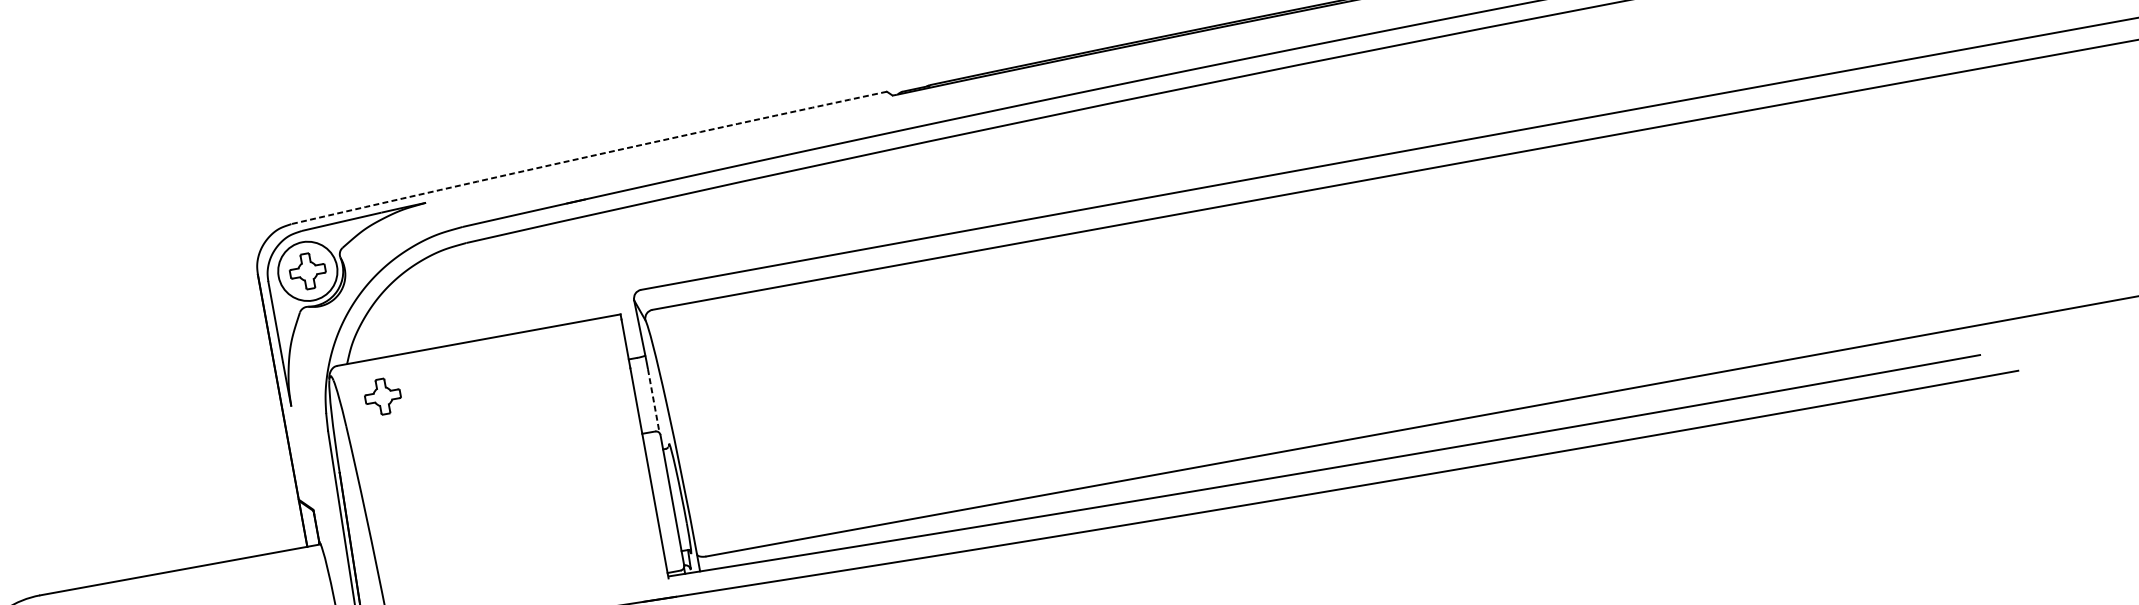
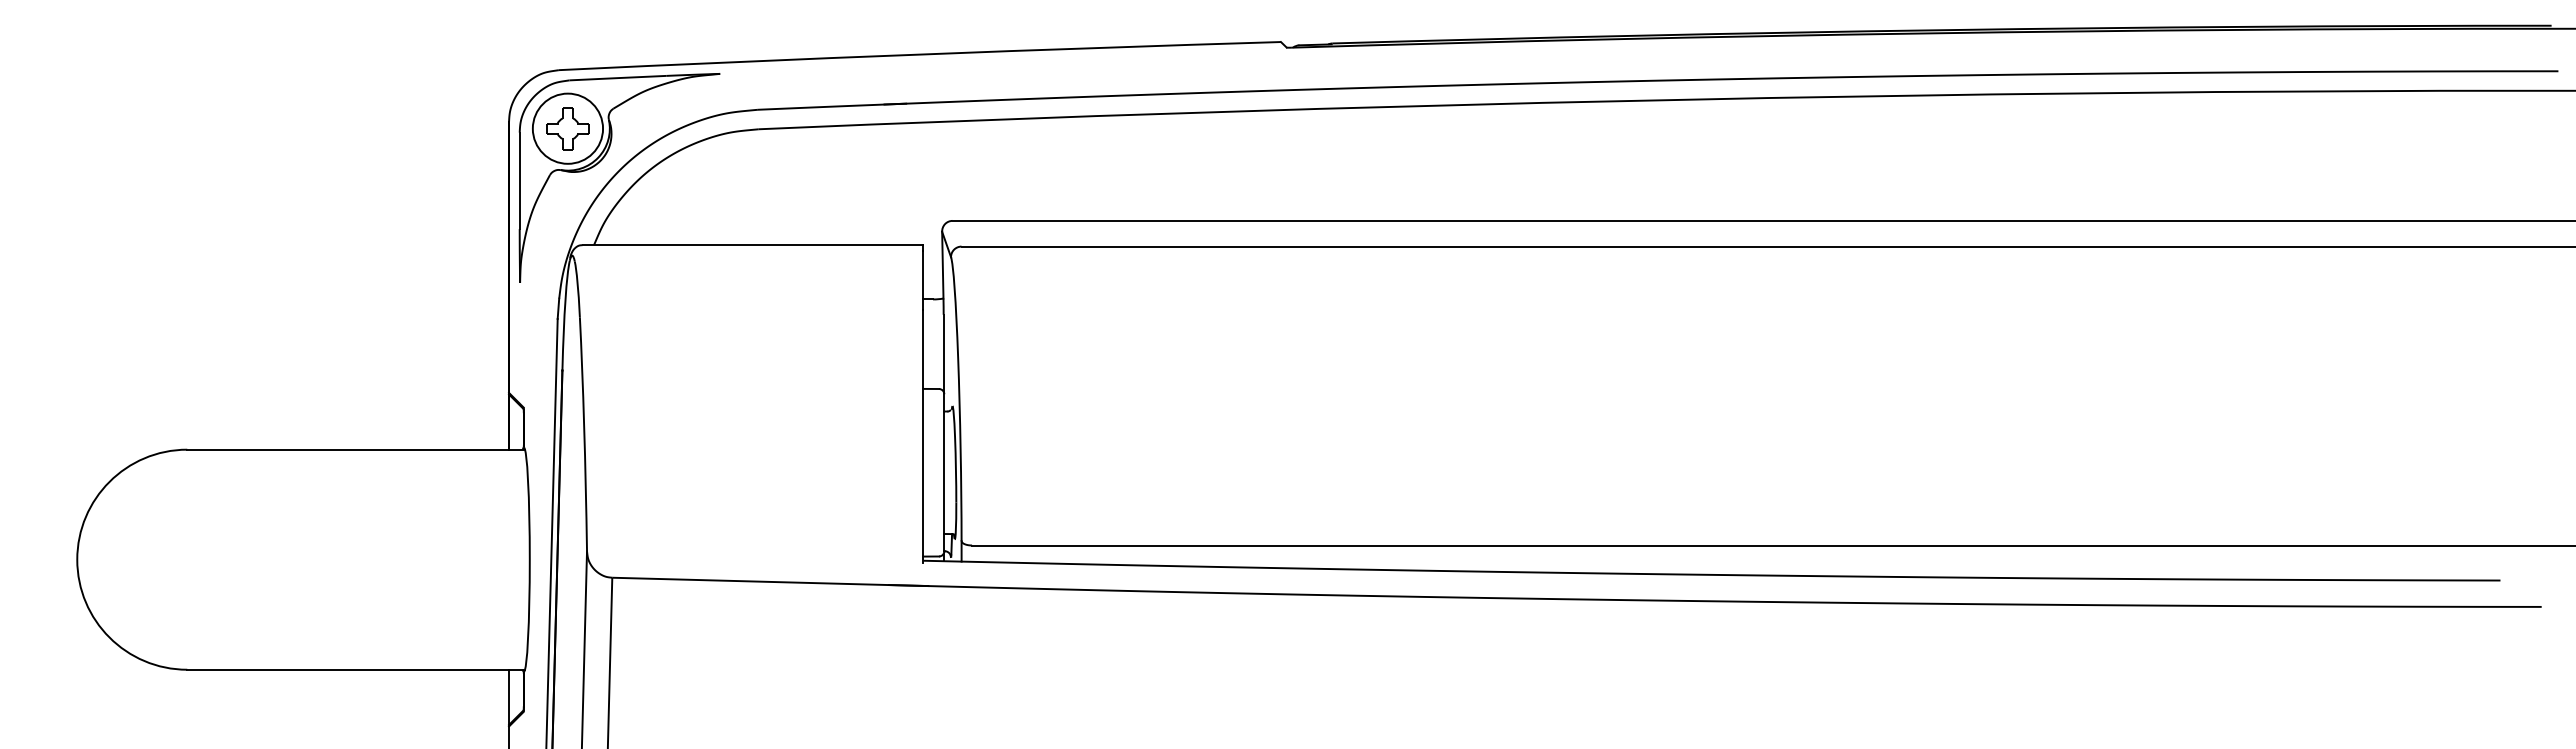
arc: (588, 156) -> (919, 54), dashed -> solid
part: (382, 396) -> (628, 290), removed
line: (653, 401) -> (943, 353), dashed -> solid

